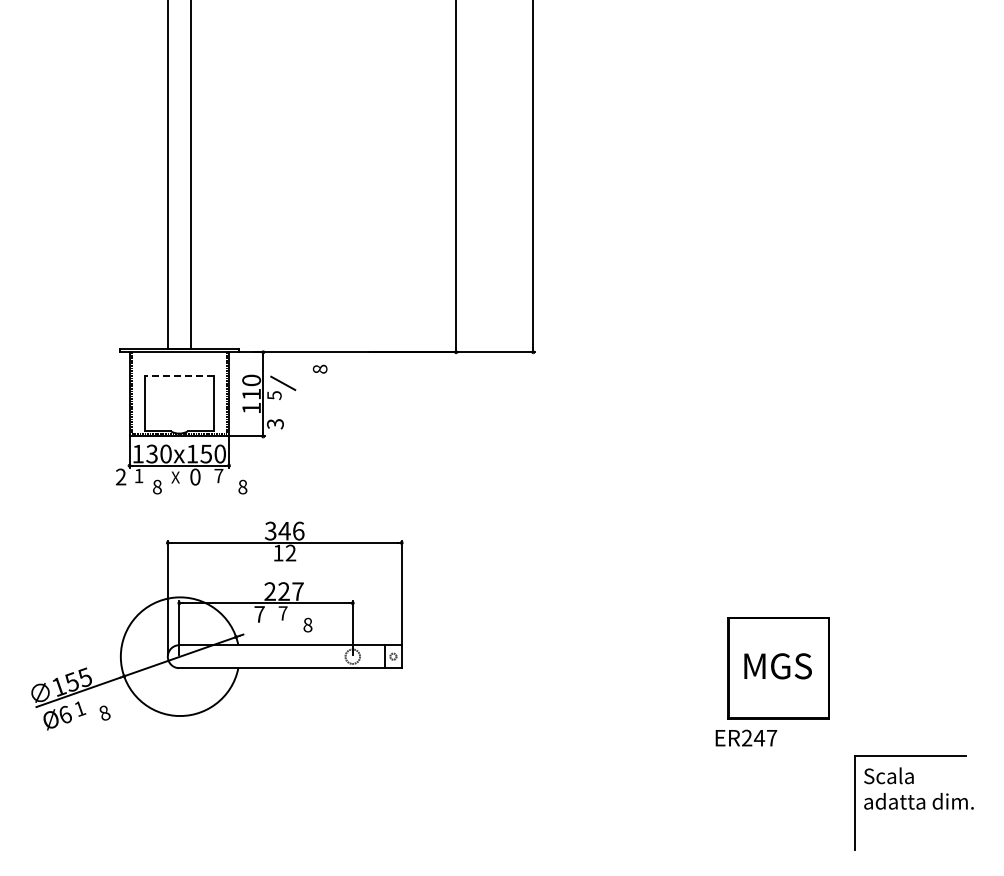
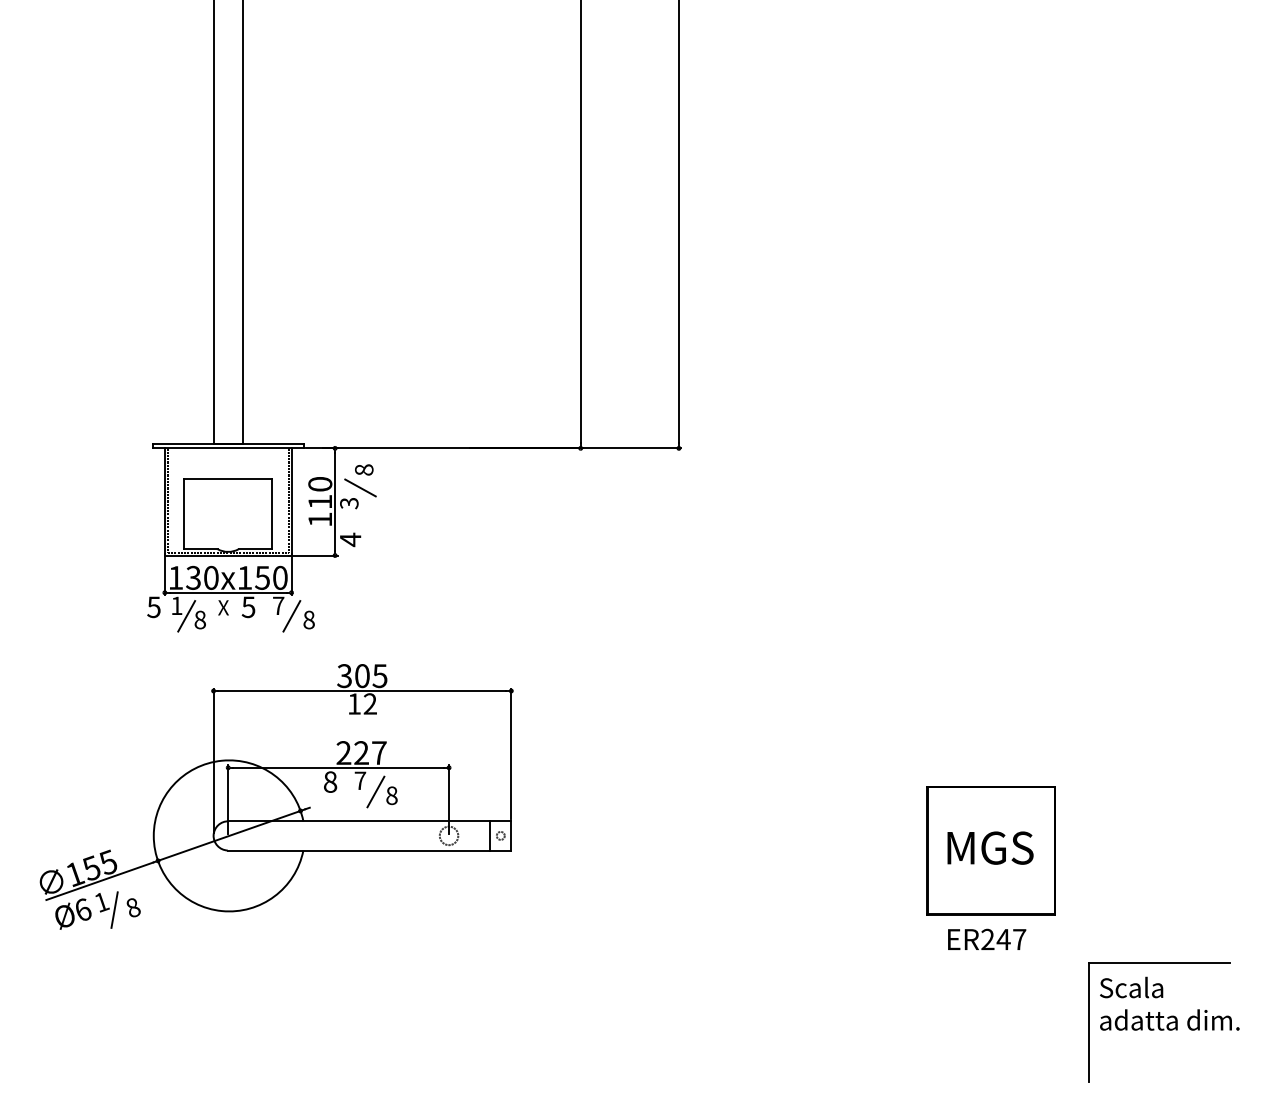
text: (319, 368) -> (363, 469), moved
line: (178, 376) -> (227, 479), dashed -> solid
text: (274, 395) -> (349, 503), 5 -> 3
text: (275, 423) -> (350, 539), 3 -> 4
text: (120, 476) -> (153, 606), 2 -> 5
text: (195, 476) -> (248, 606), 0 -> 5
line: (146, 484) -> (186, 616), added
line: (228, 484) -> (290, 616), added
text: (291, 530) -> (371, 675), 346 -> 305
text: (259, 614) -> (330, 782), 7 -> 8
line: (294, 622) -> (374, 792), added
line: (89, 714) -> (113, 909), added
text: (746, 737) -> (987, 938), moved

